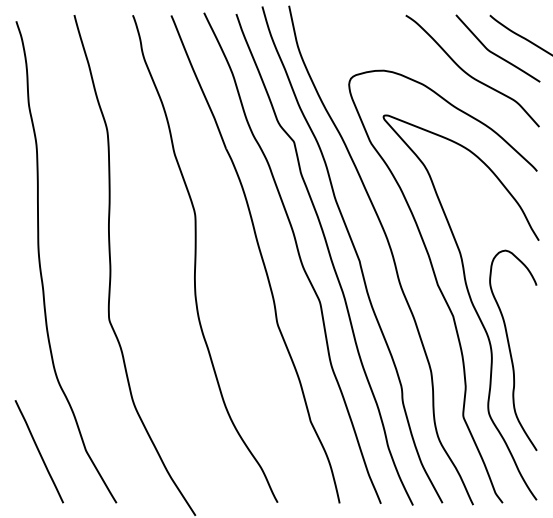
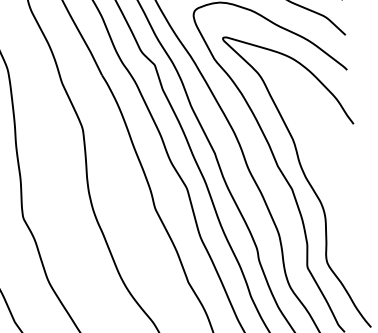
curve: (511, 351) -> (340, 212), removed

